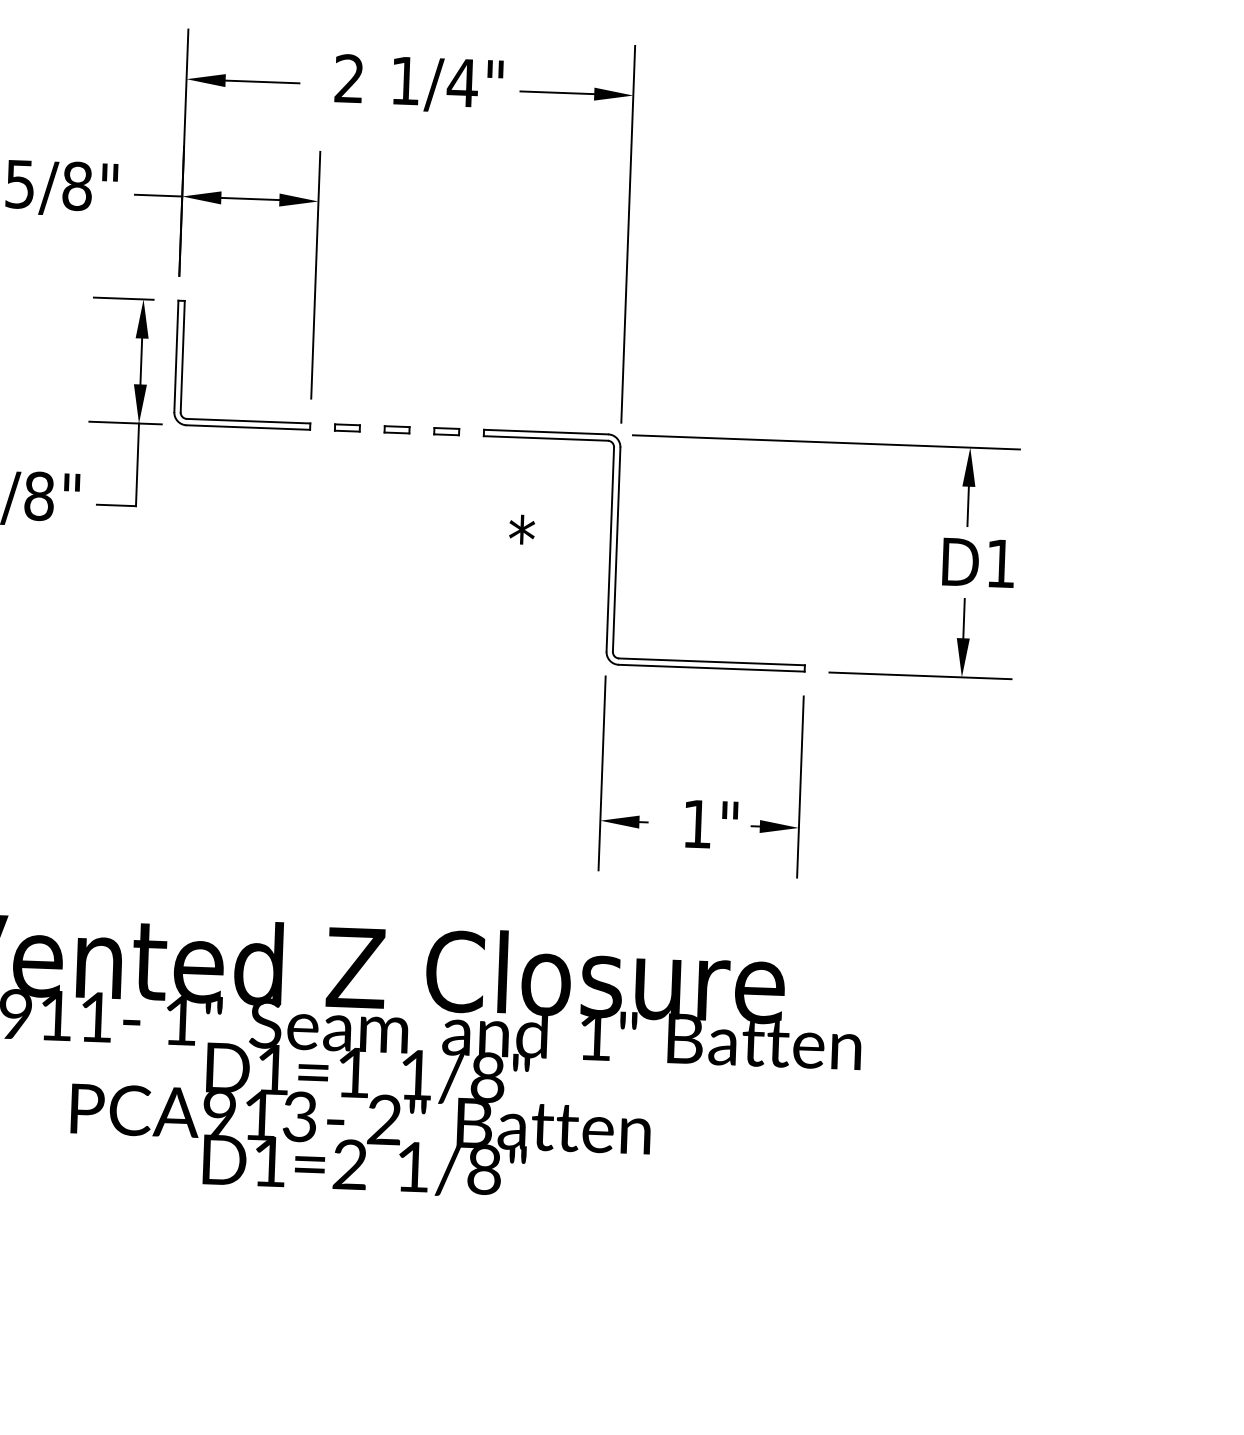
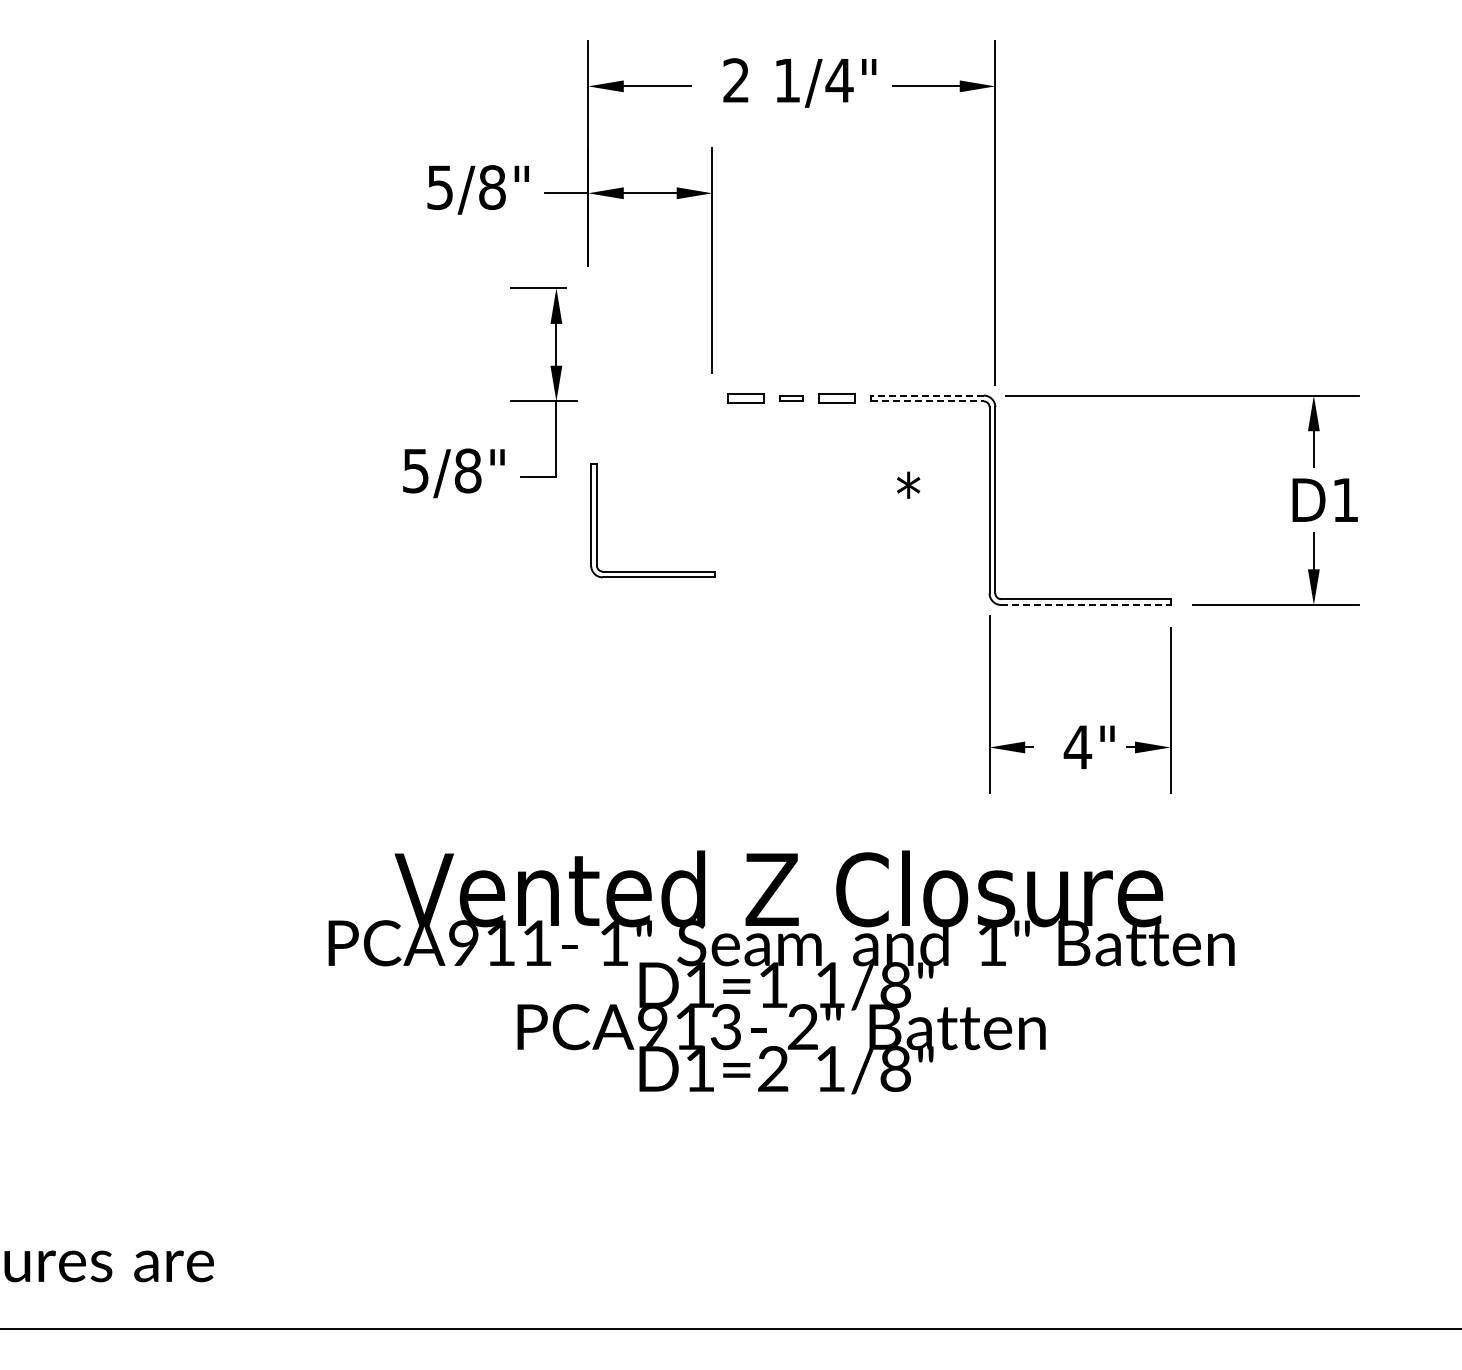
part: (241, 420) -> (652, 571), moved
part: (347, 428) -> (746, 398), size x1.6
part: (446, 431) -> (836, 398), size x1.6
line: (546, 432) -> (927, 395), solid -> dashed
line: (546, 438) -> (927, 401), solid -> dashed
line: (711, 667) -> (1085, 604), solid -> dashed
text: (696, 824) -> (1077, 747), 1" -> 4"

